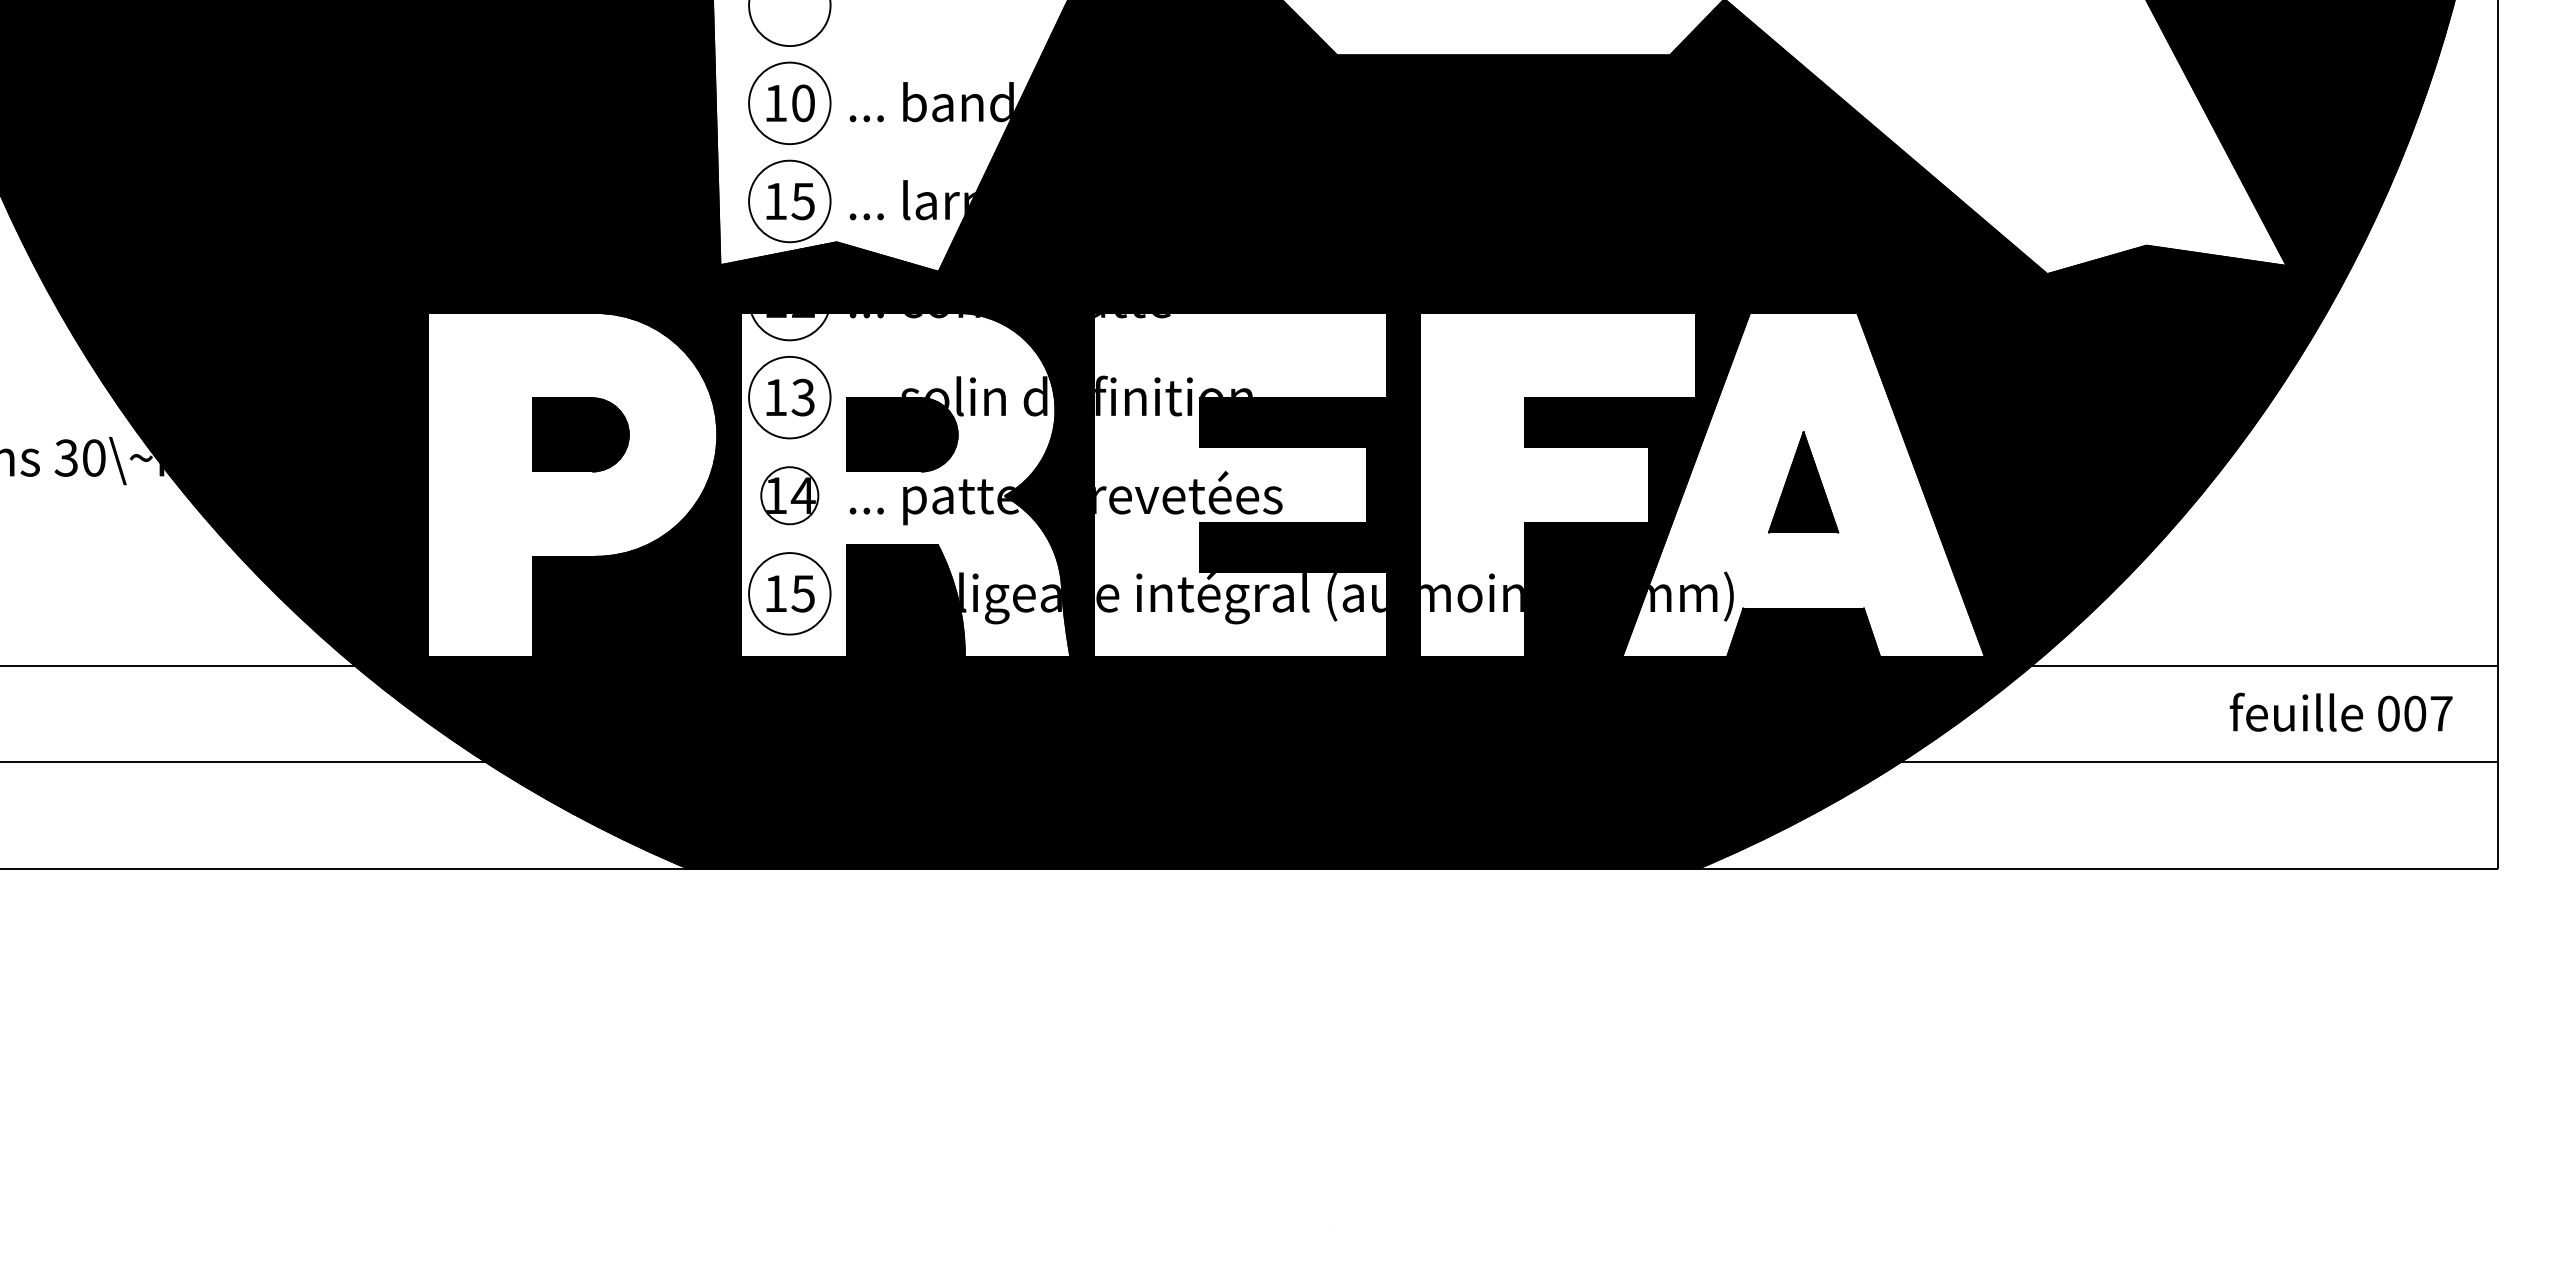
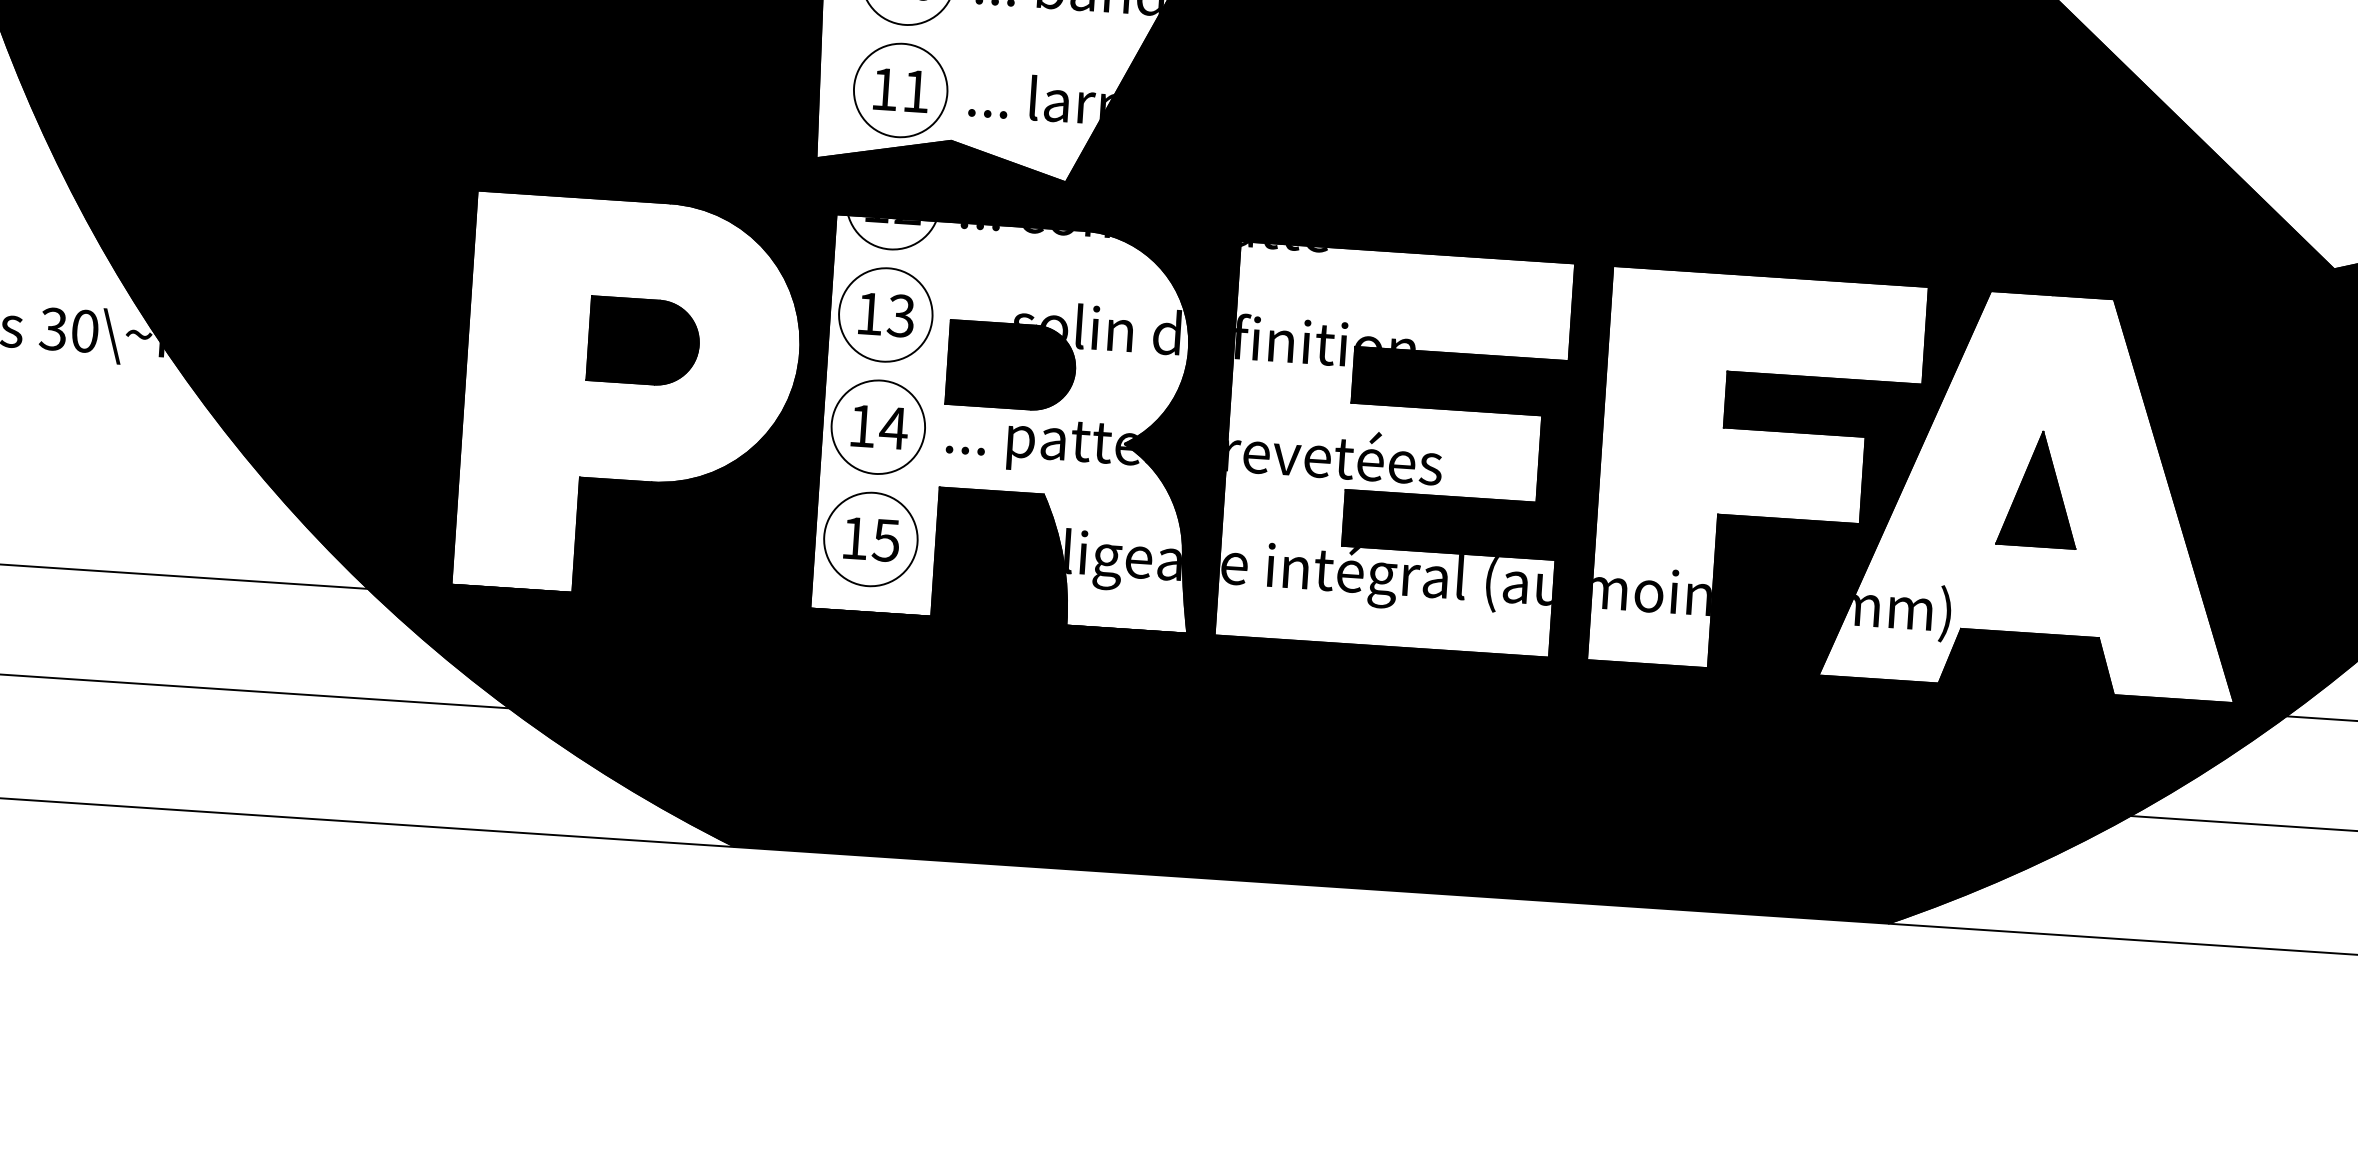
text: (802, 201) -> (915, 91), 15 -> 11
circle: (789, 495) -> (878, 426), size x1.43

